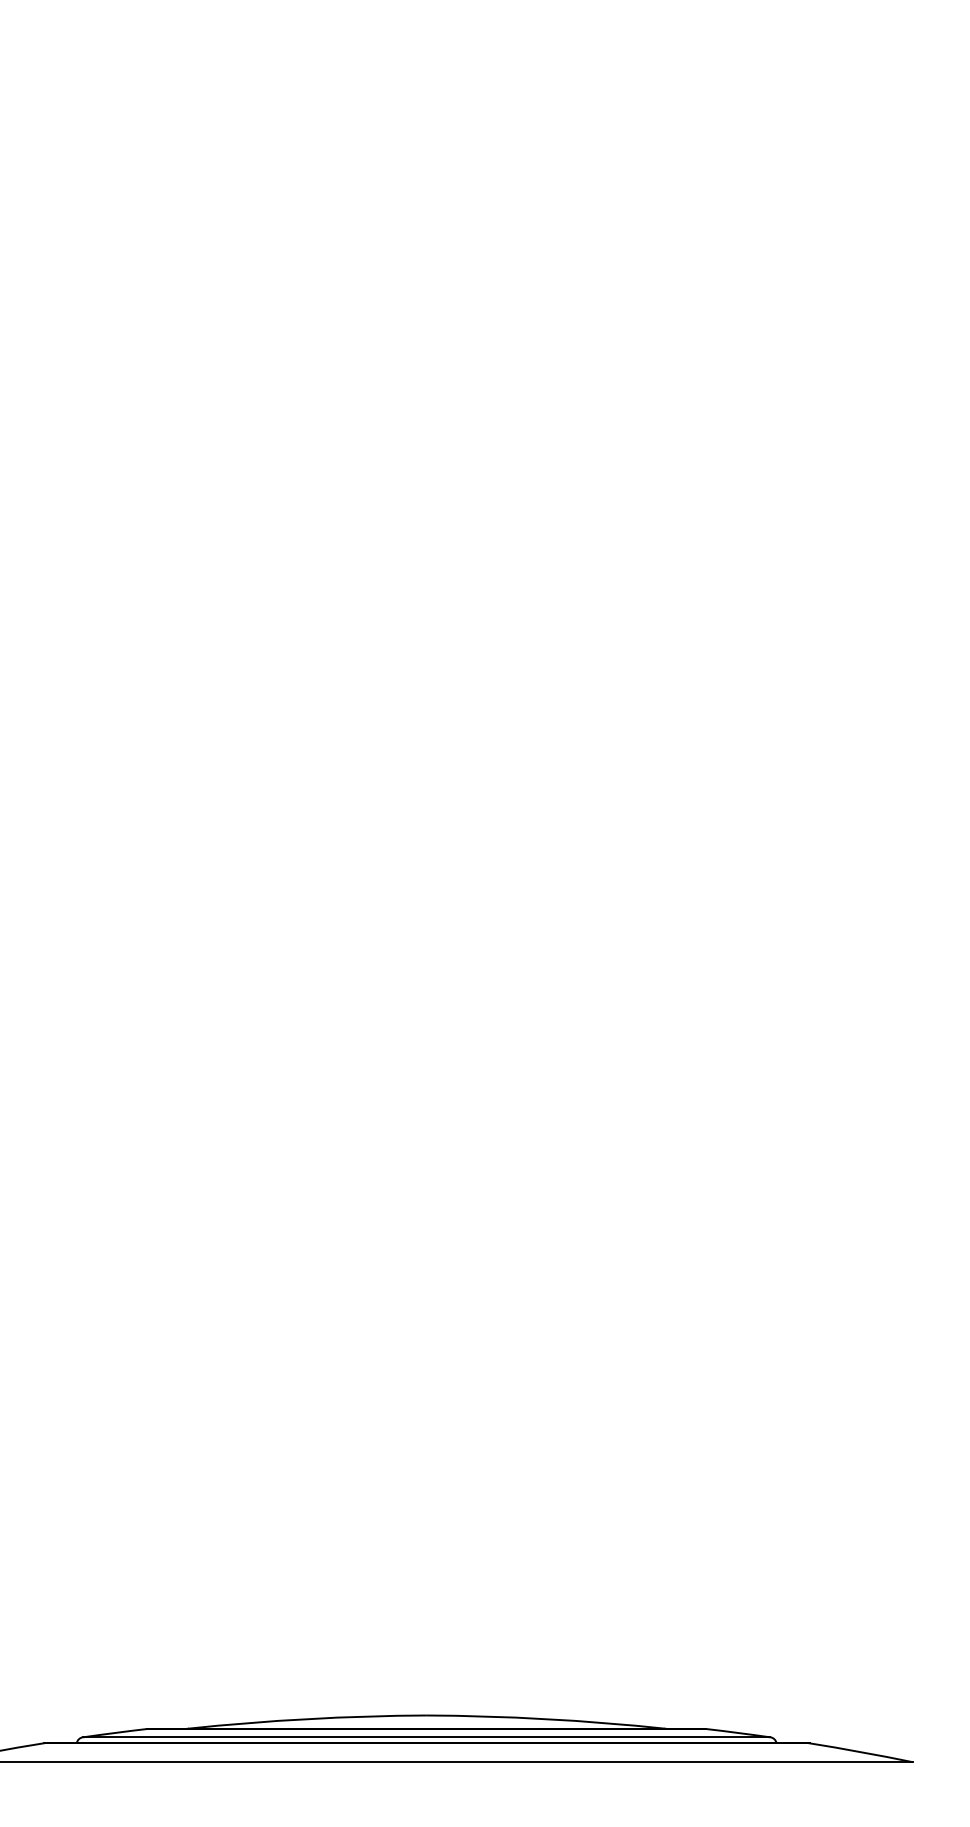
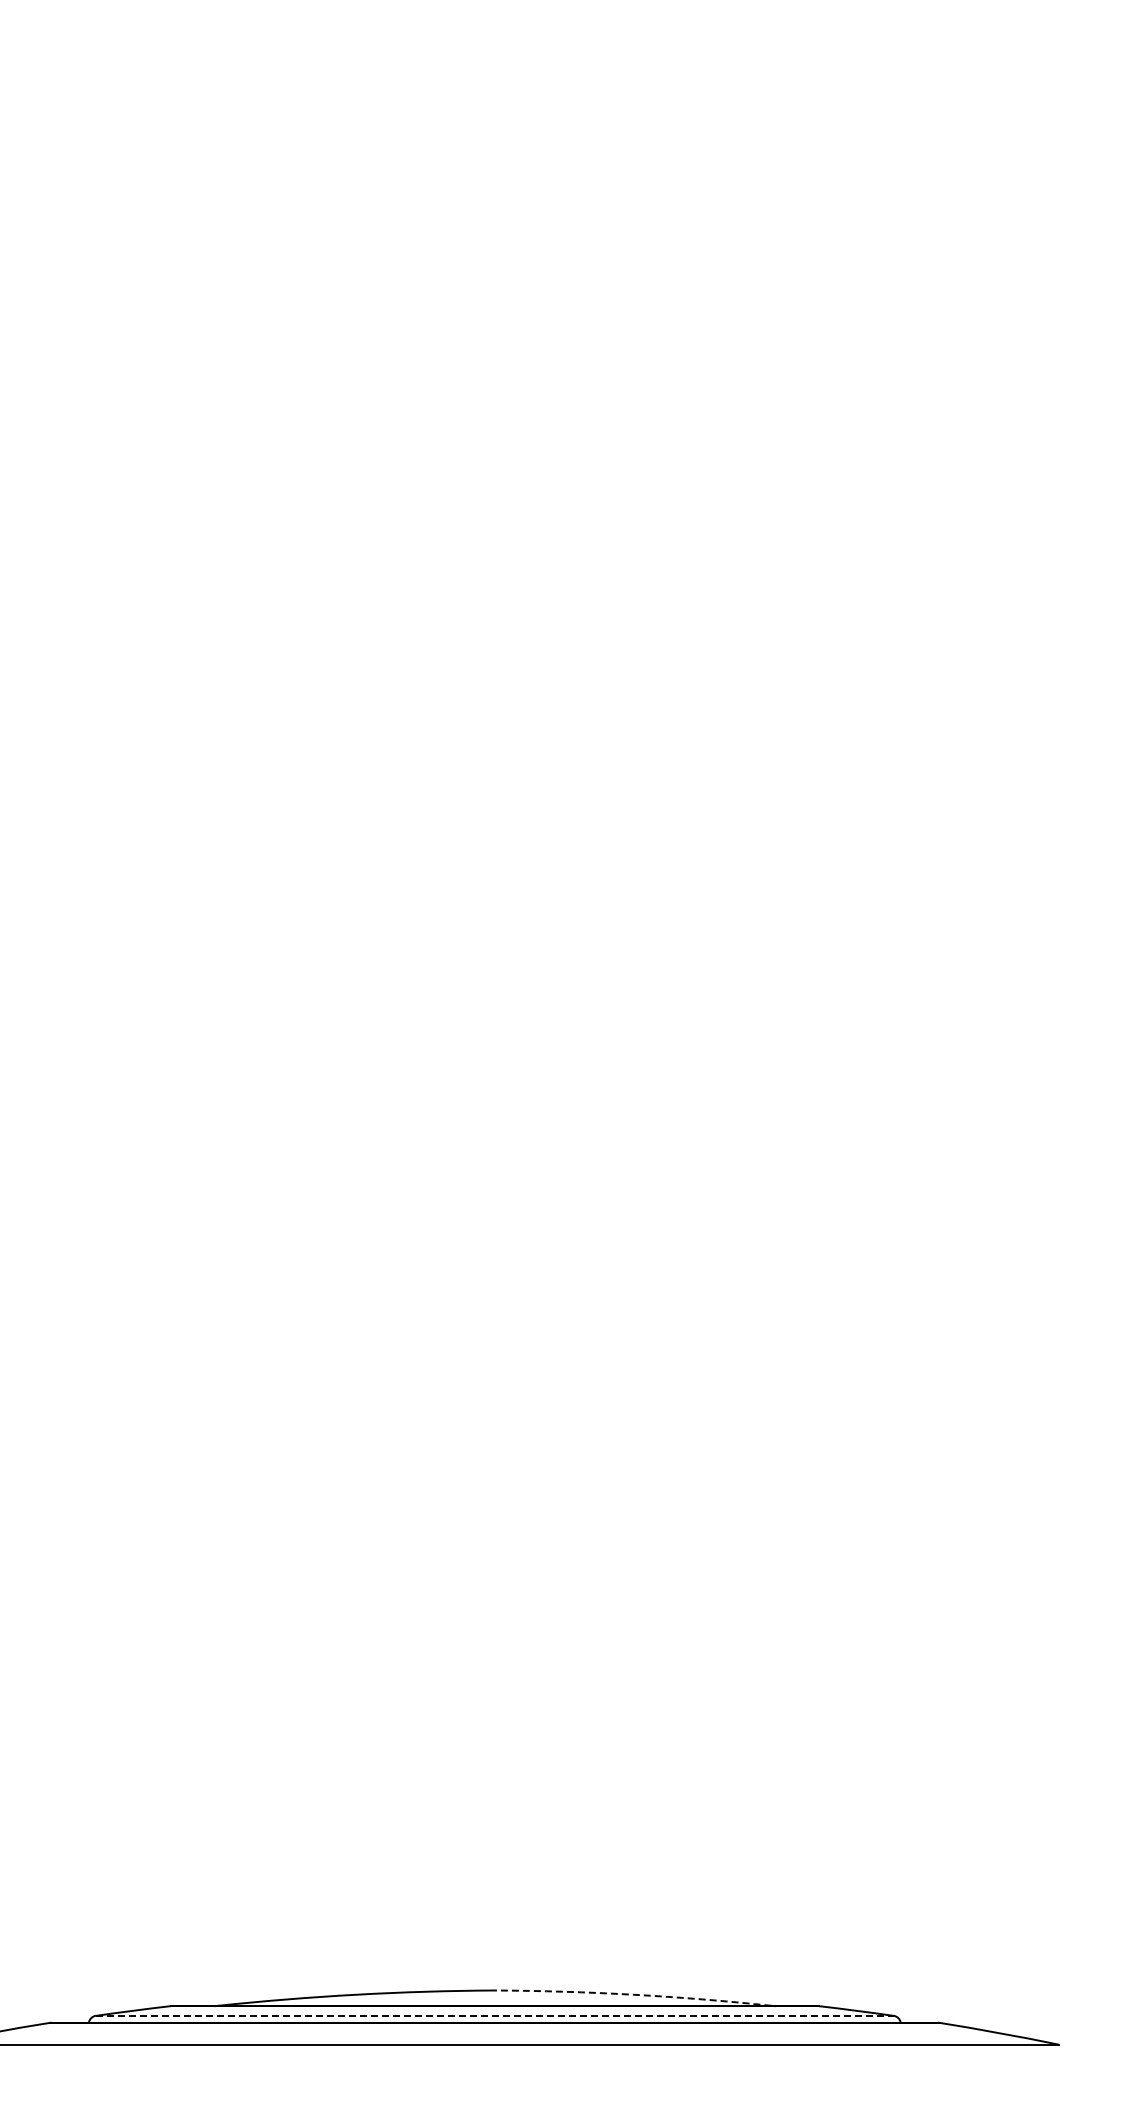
arc: (546, 1718) -> (633, 1994), solid -> dashed
line: (426, 1737) -> (494, 2015), solid -> dashed

